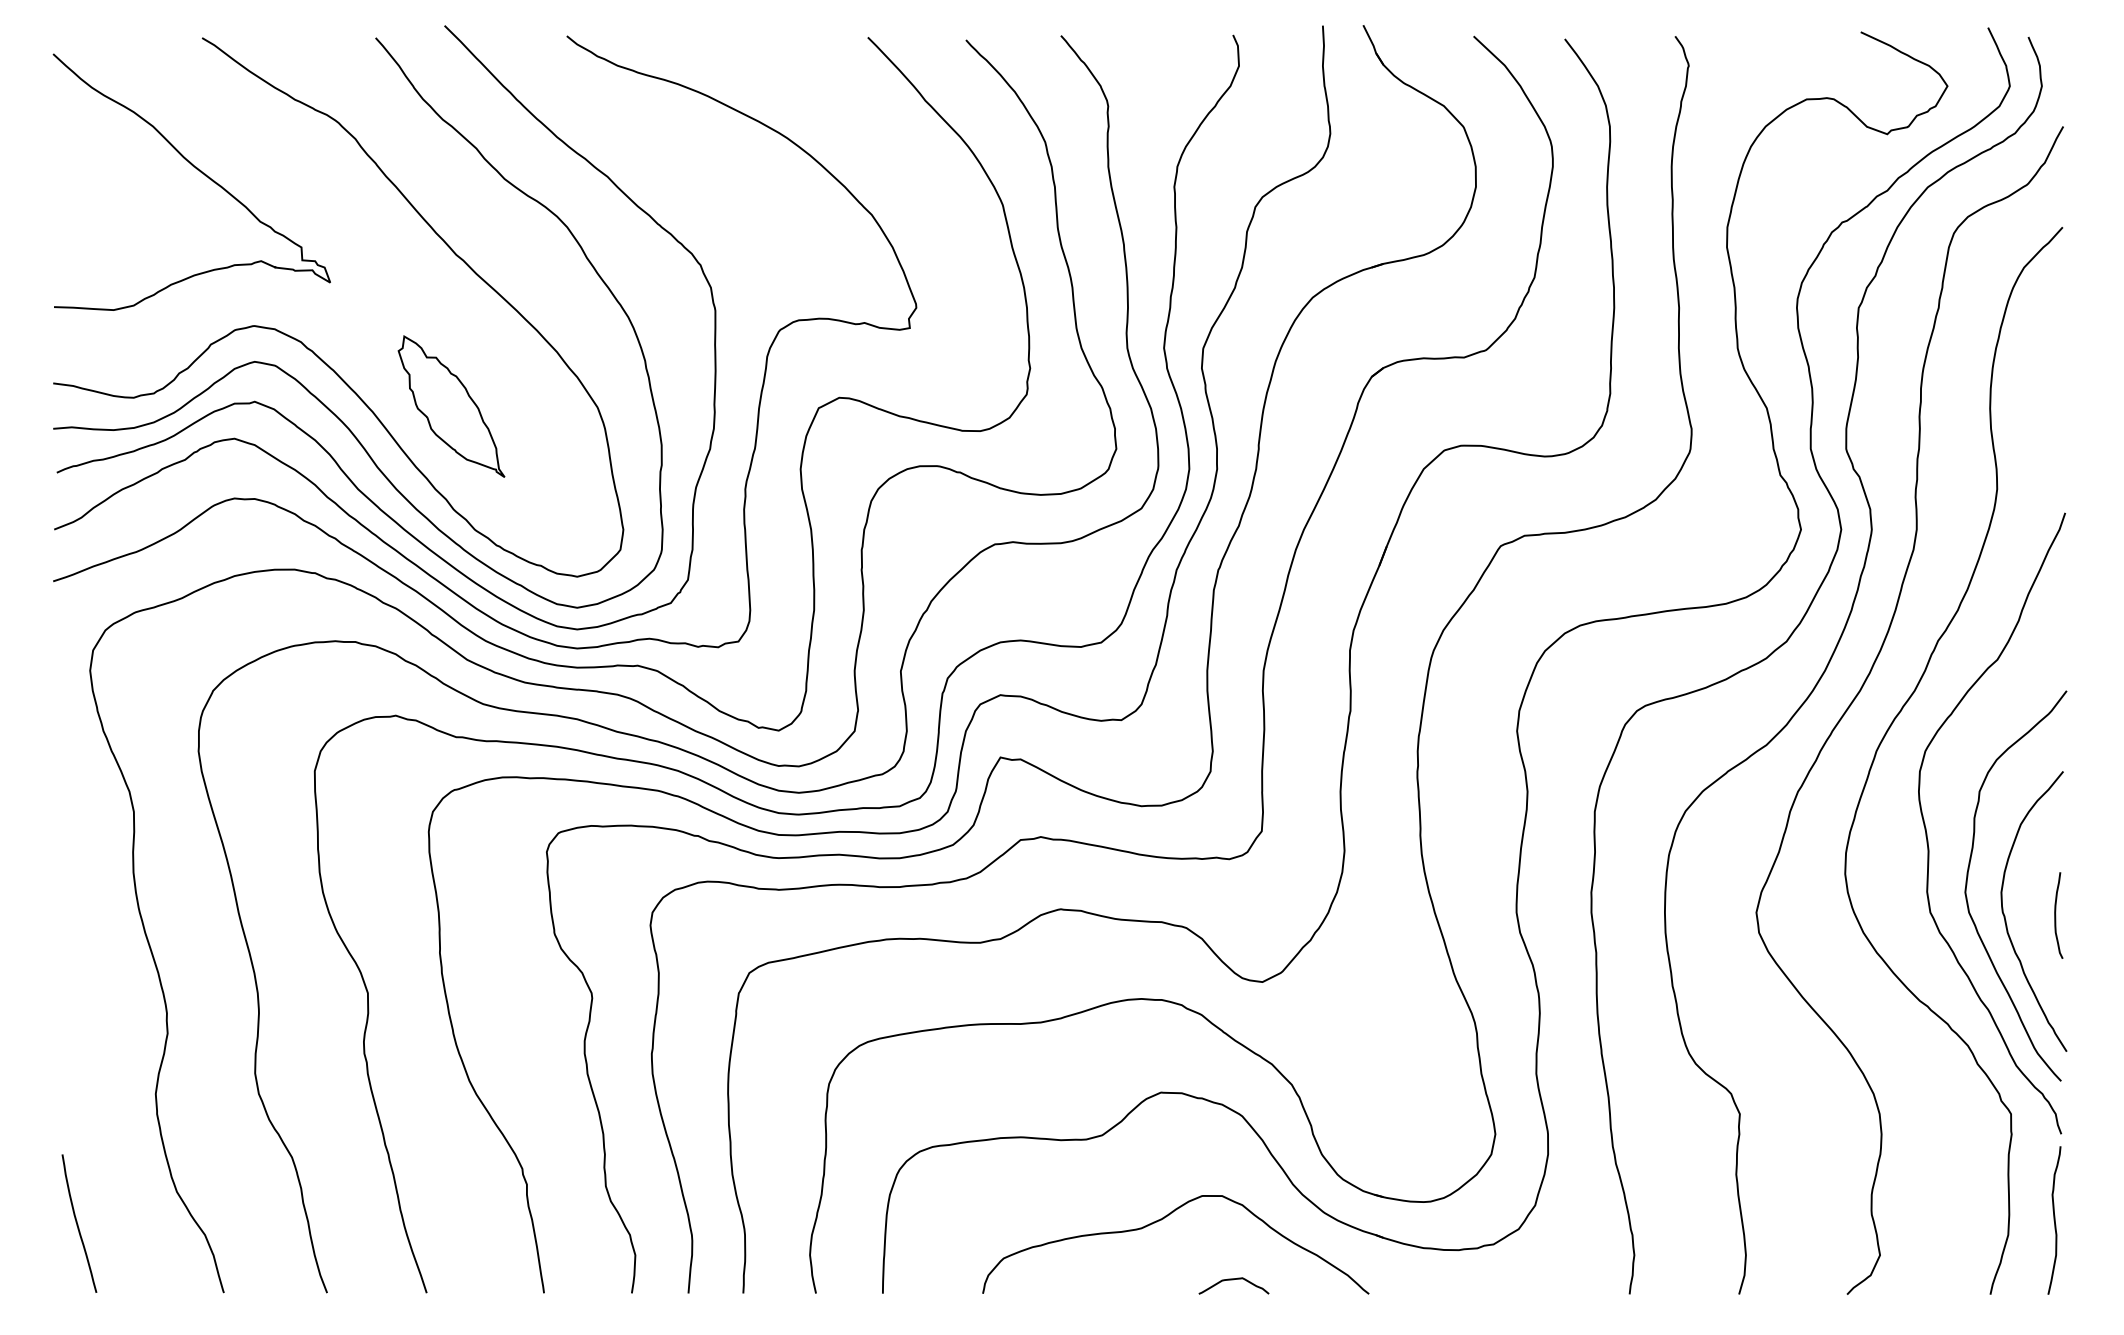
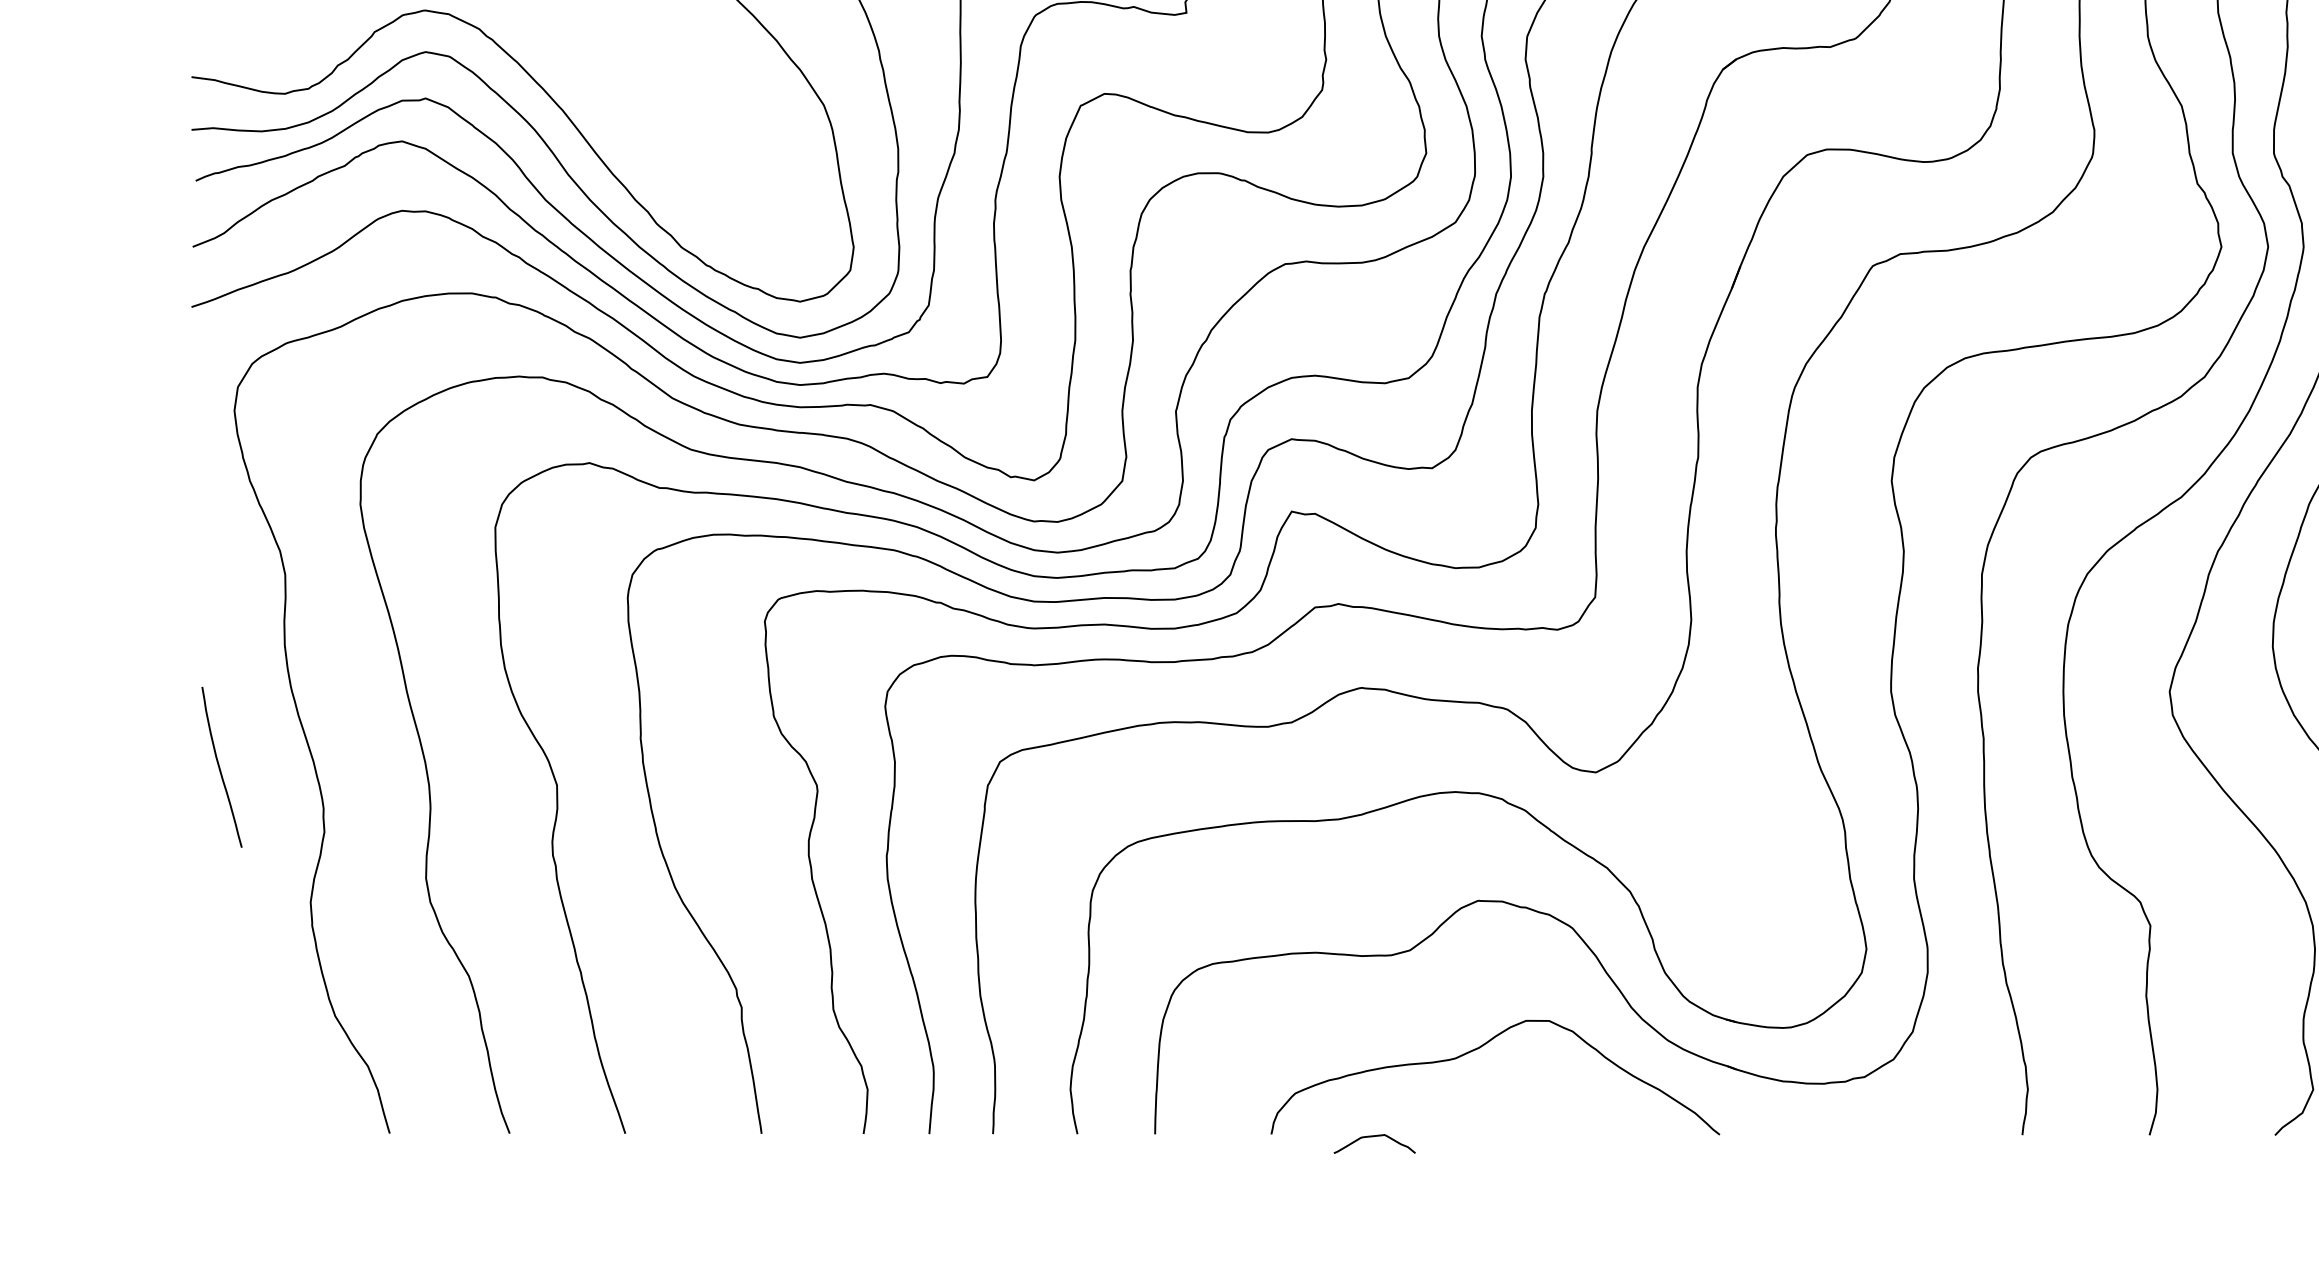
part: (451, 406) -> (654, 103), removed
curve: (78, 1224) -> (220, 768), moved
curve: (1233, 1280) -> (1374, 1137), moved

